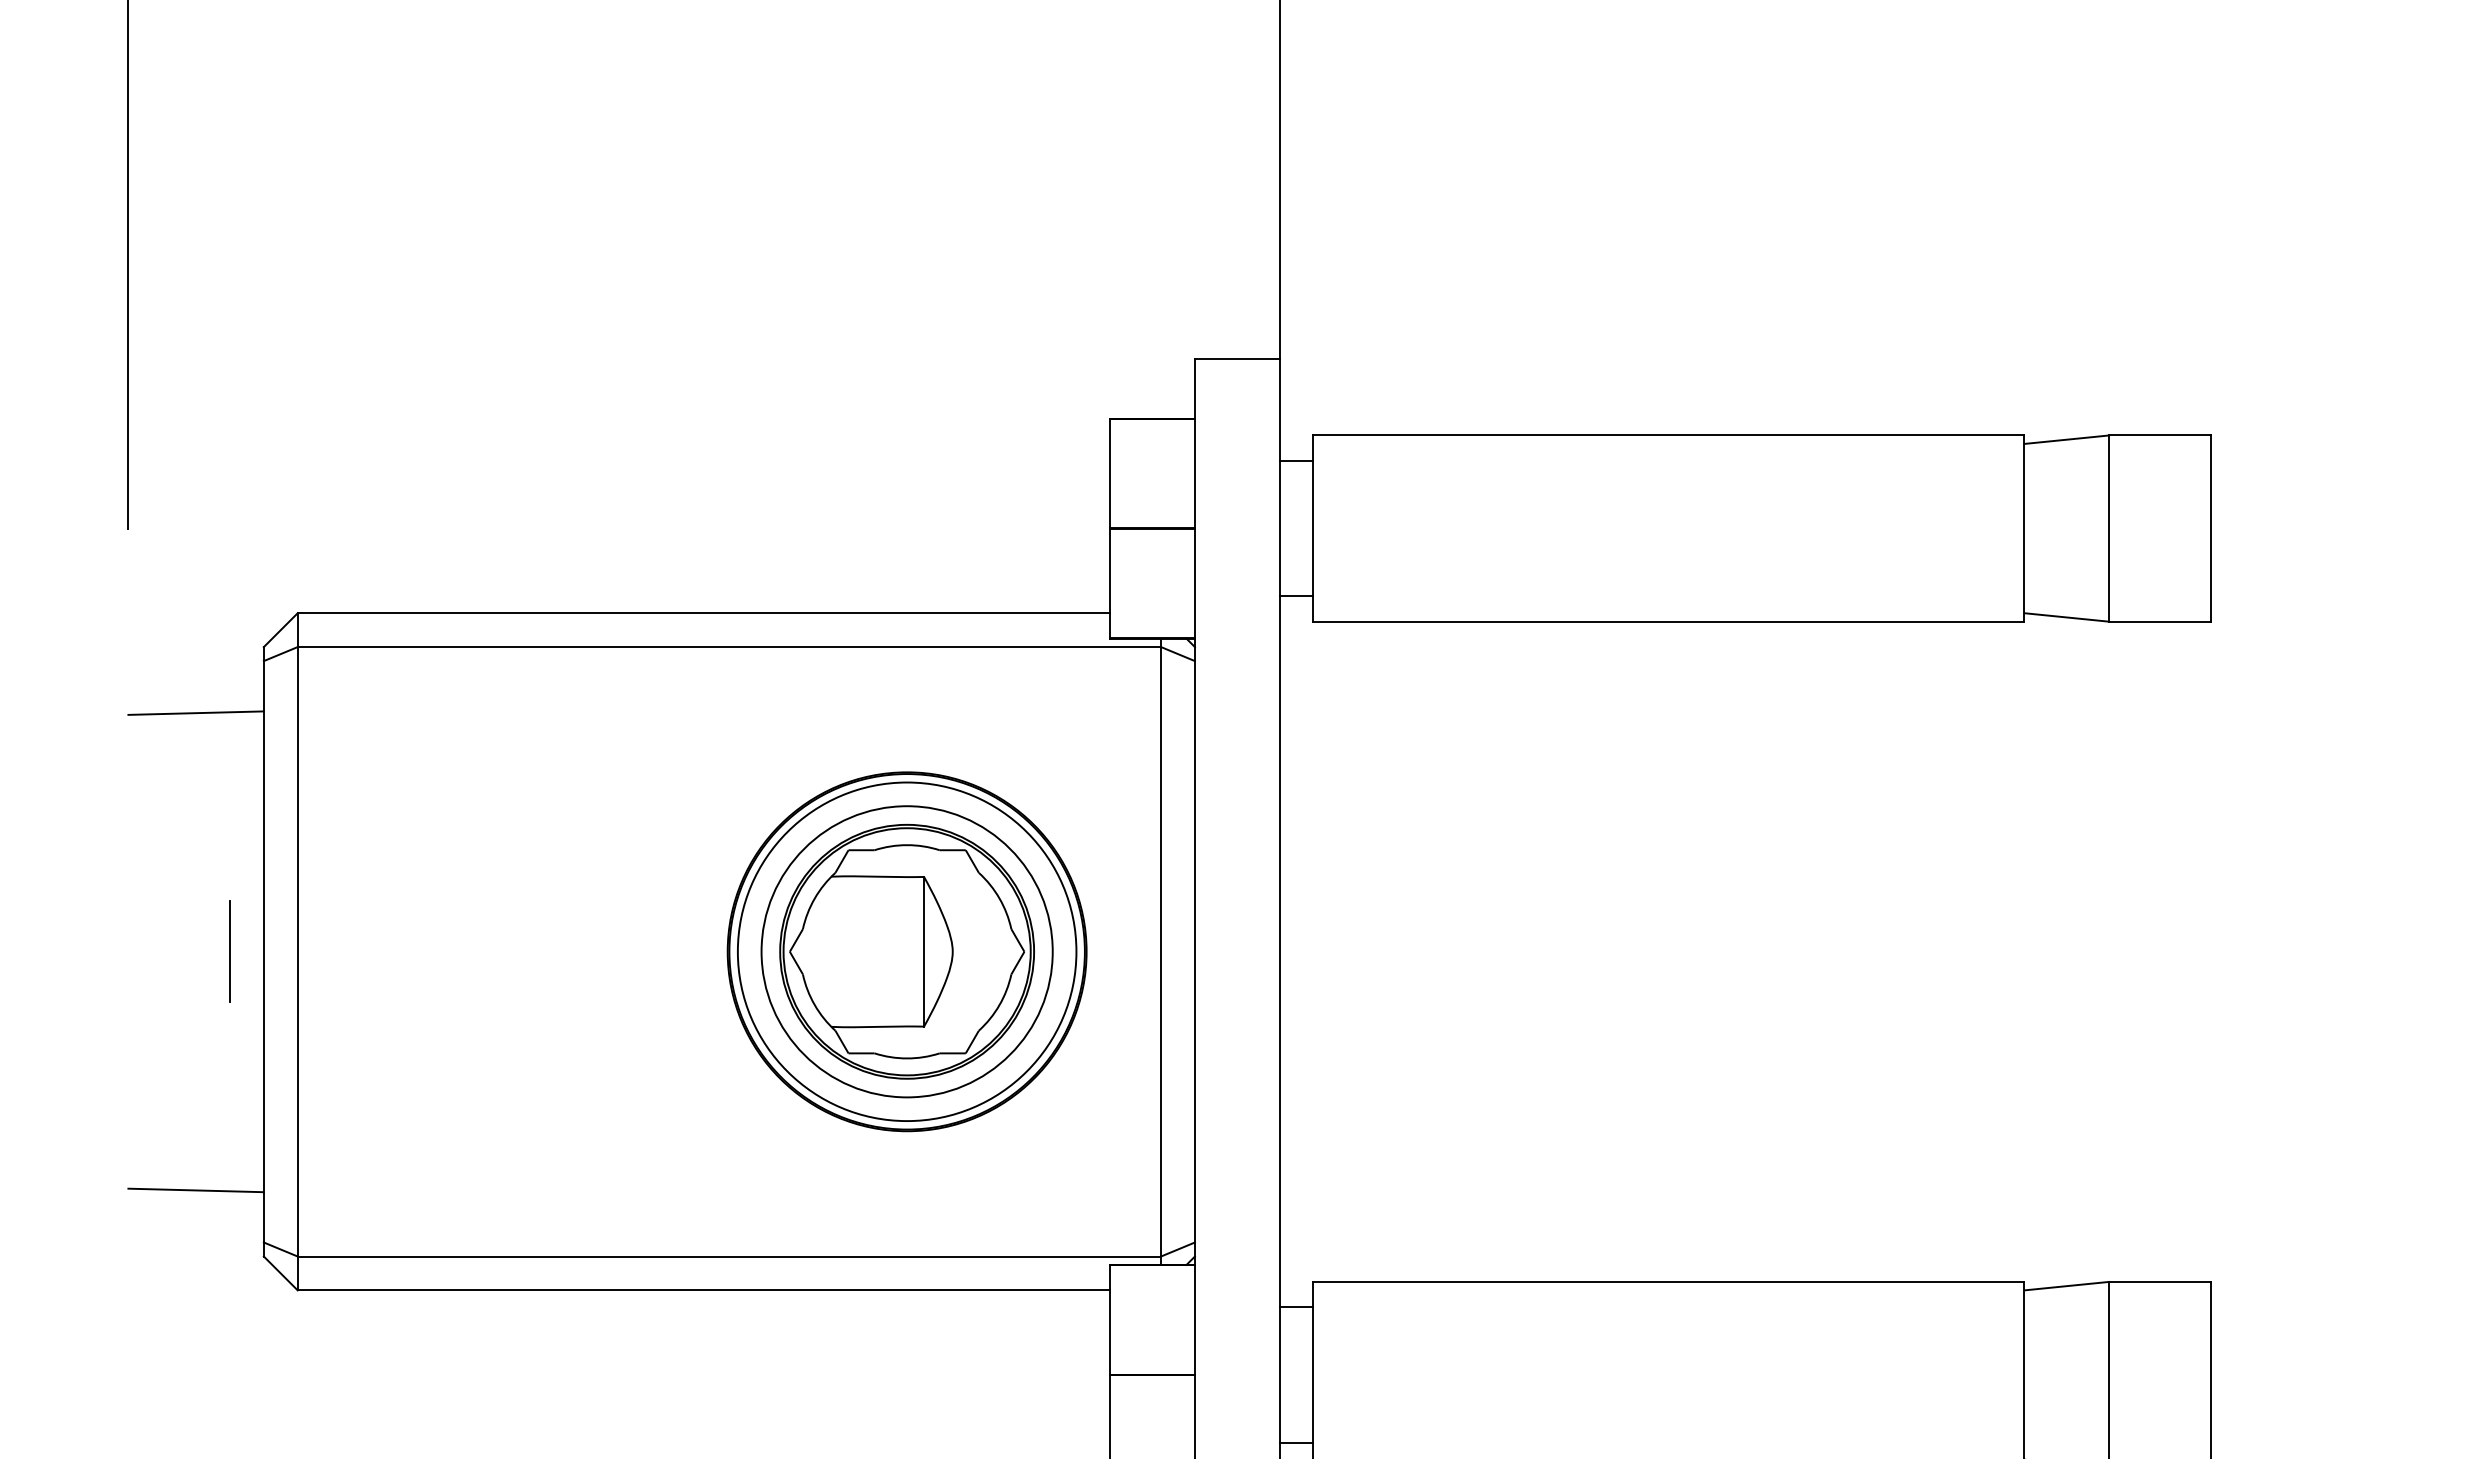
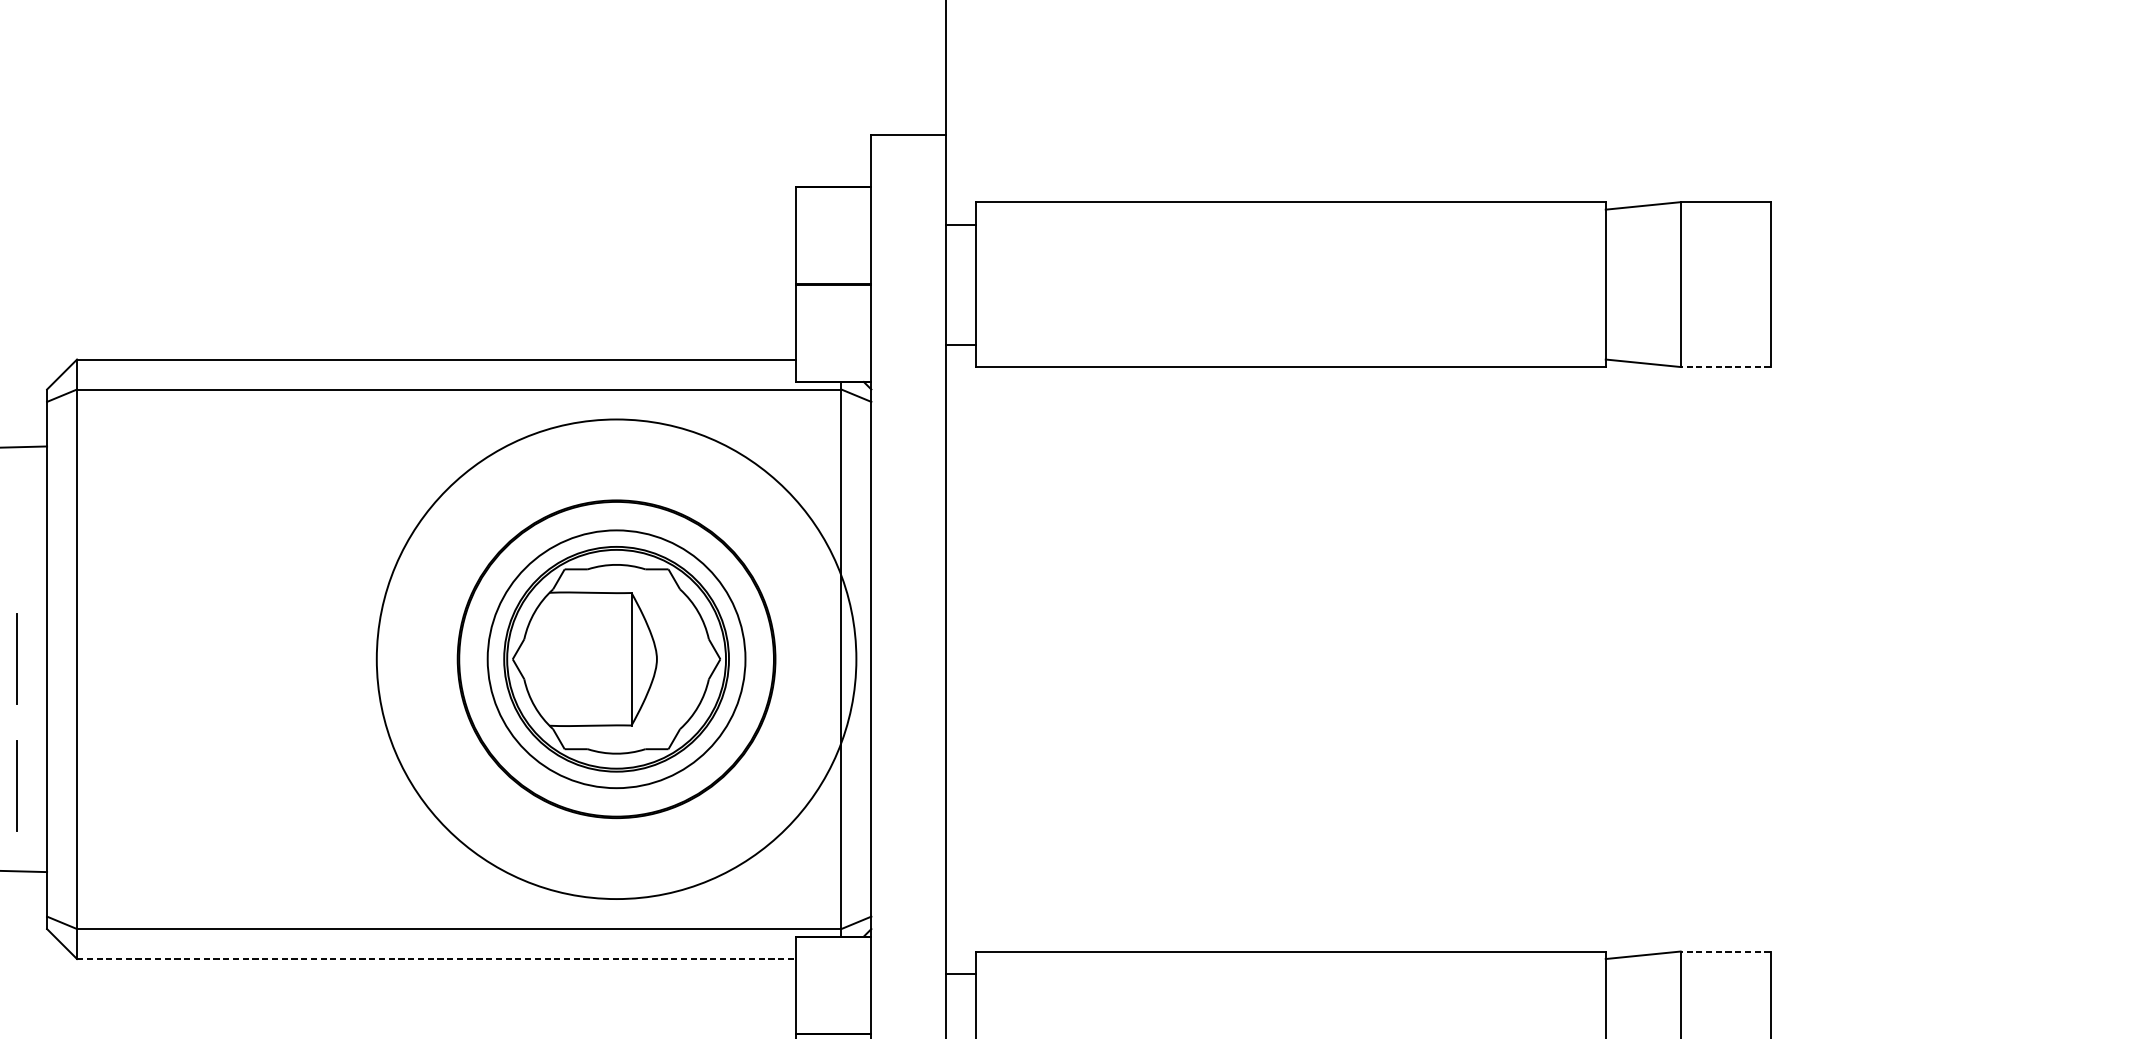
line: (2159, 621) -> (1725, 366), solid -> dashed
circle: (906, 951) -> (616, 659), size x1.6
line: (229, 1094) -> (16, 785), added
line: (2159, 1281) -> (1725, 951), solid -> dashed
line: (704, 1290) -> (437, 959), solid -> dashed

